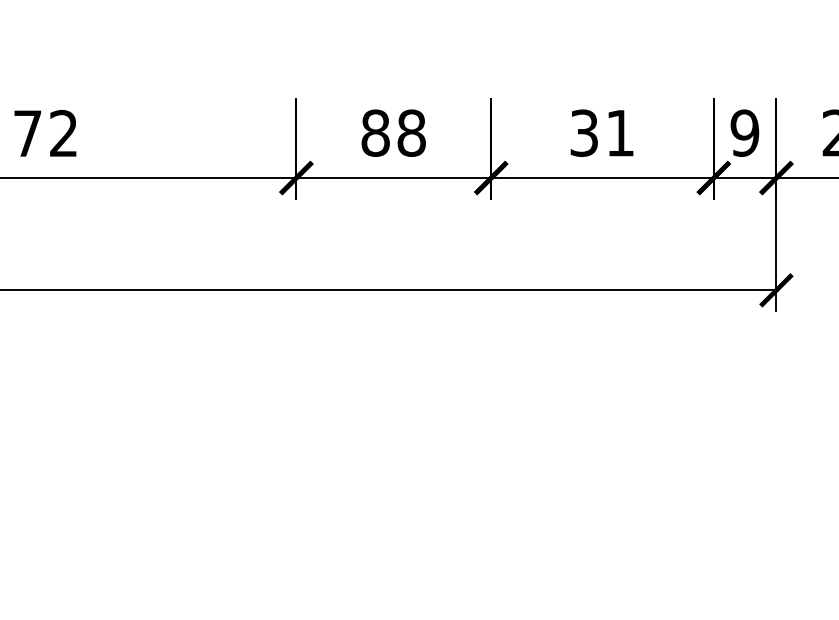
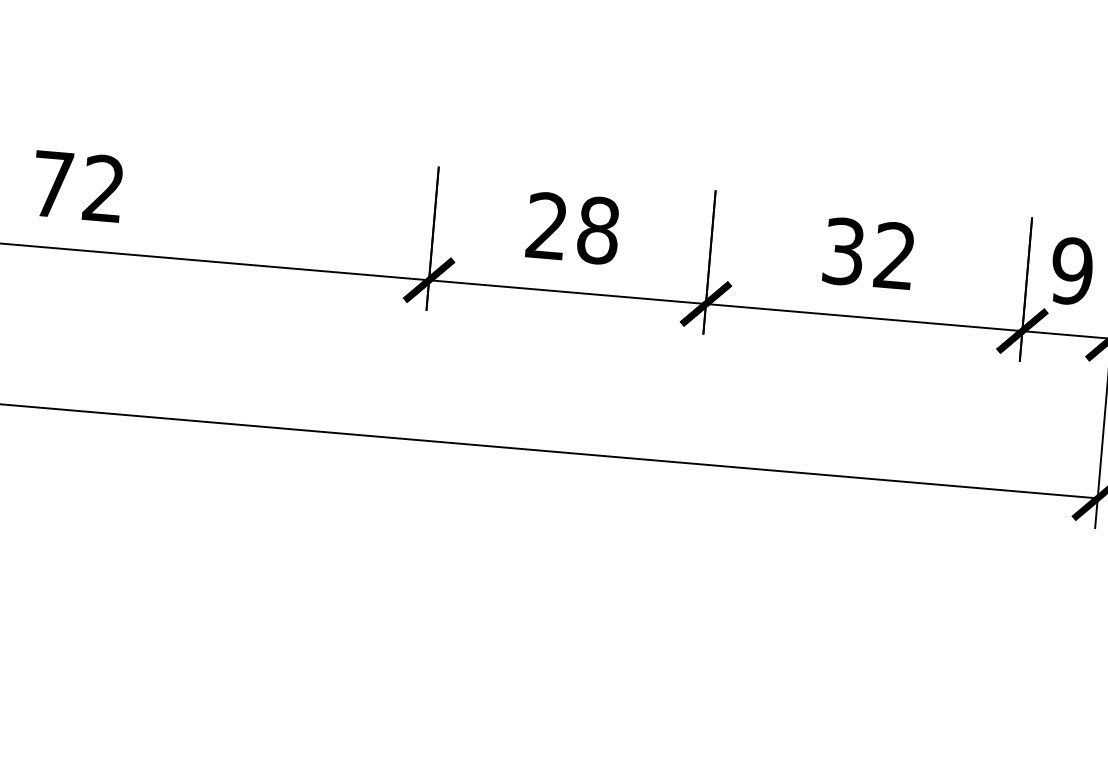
text: (375, 132) -> (547, 225), 88 -> 28
text: (619, 132) -> (893, 254), 31 -> 32

